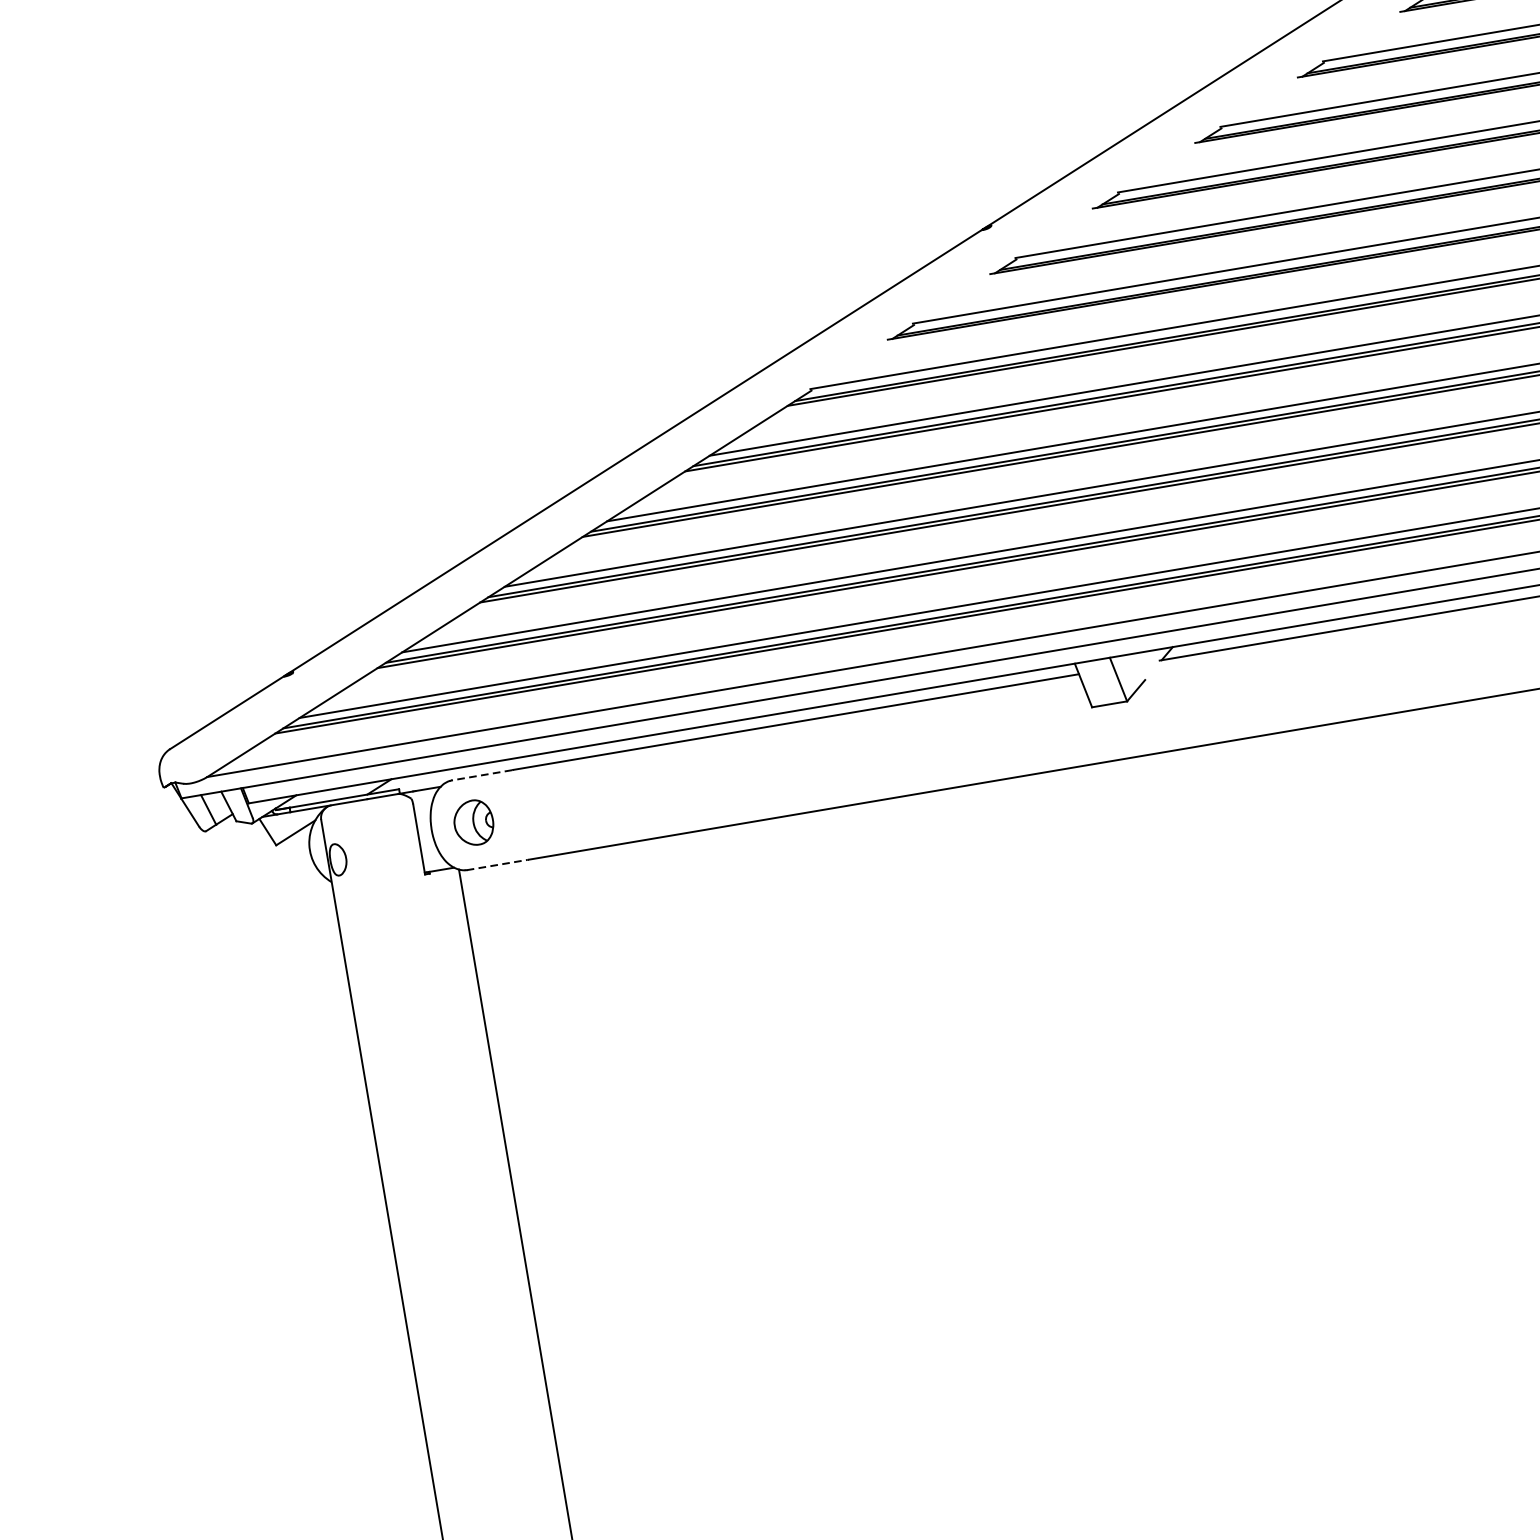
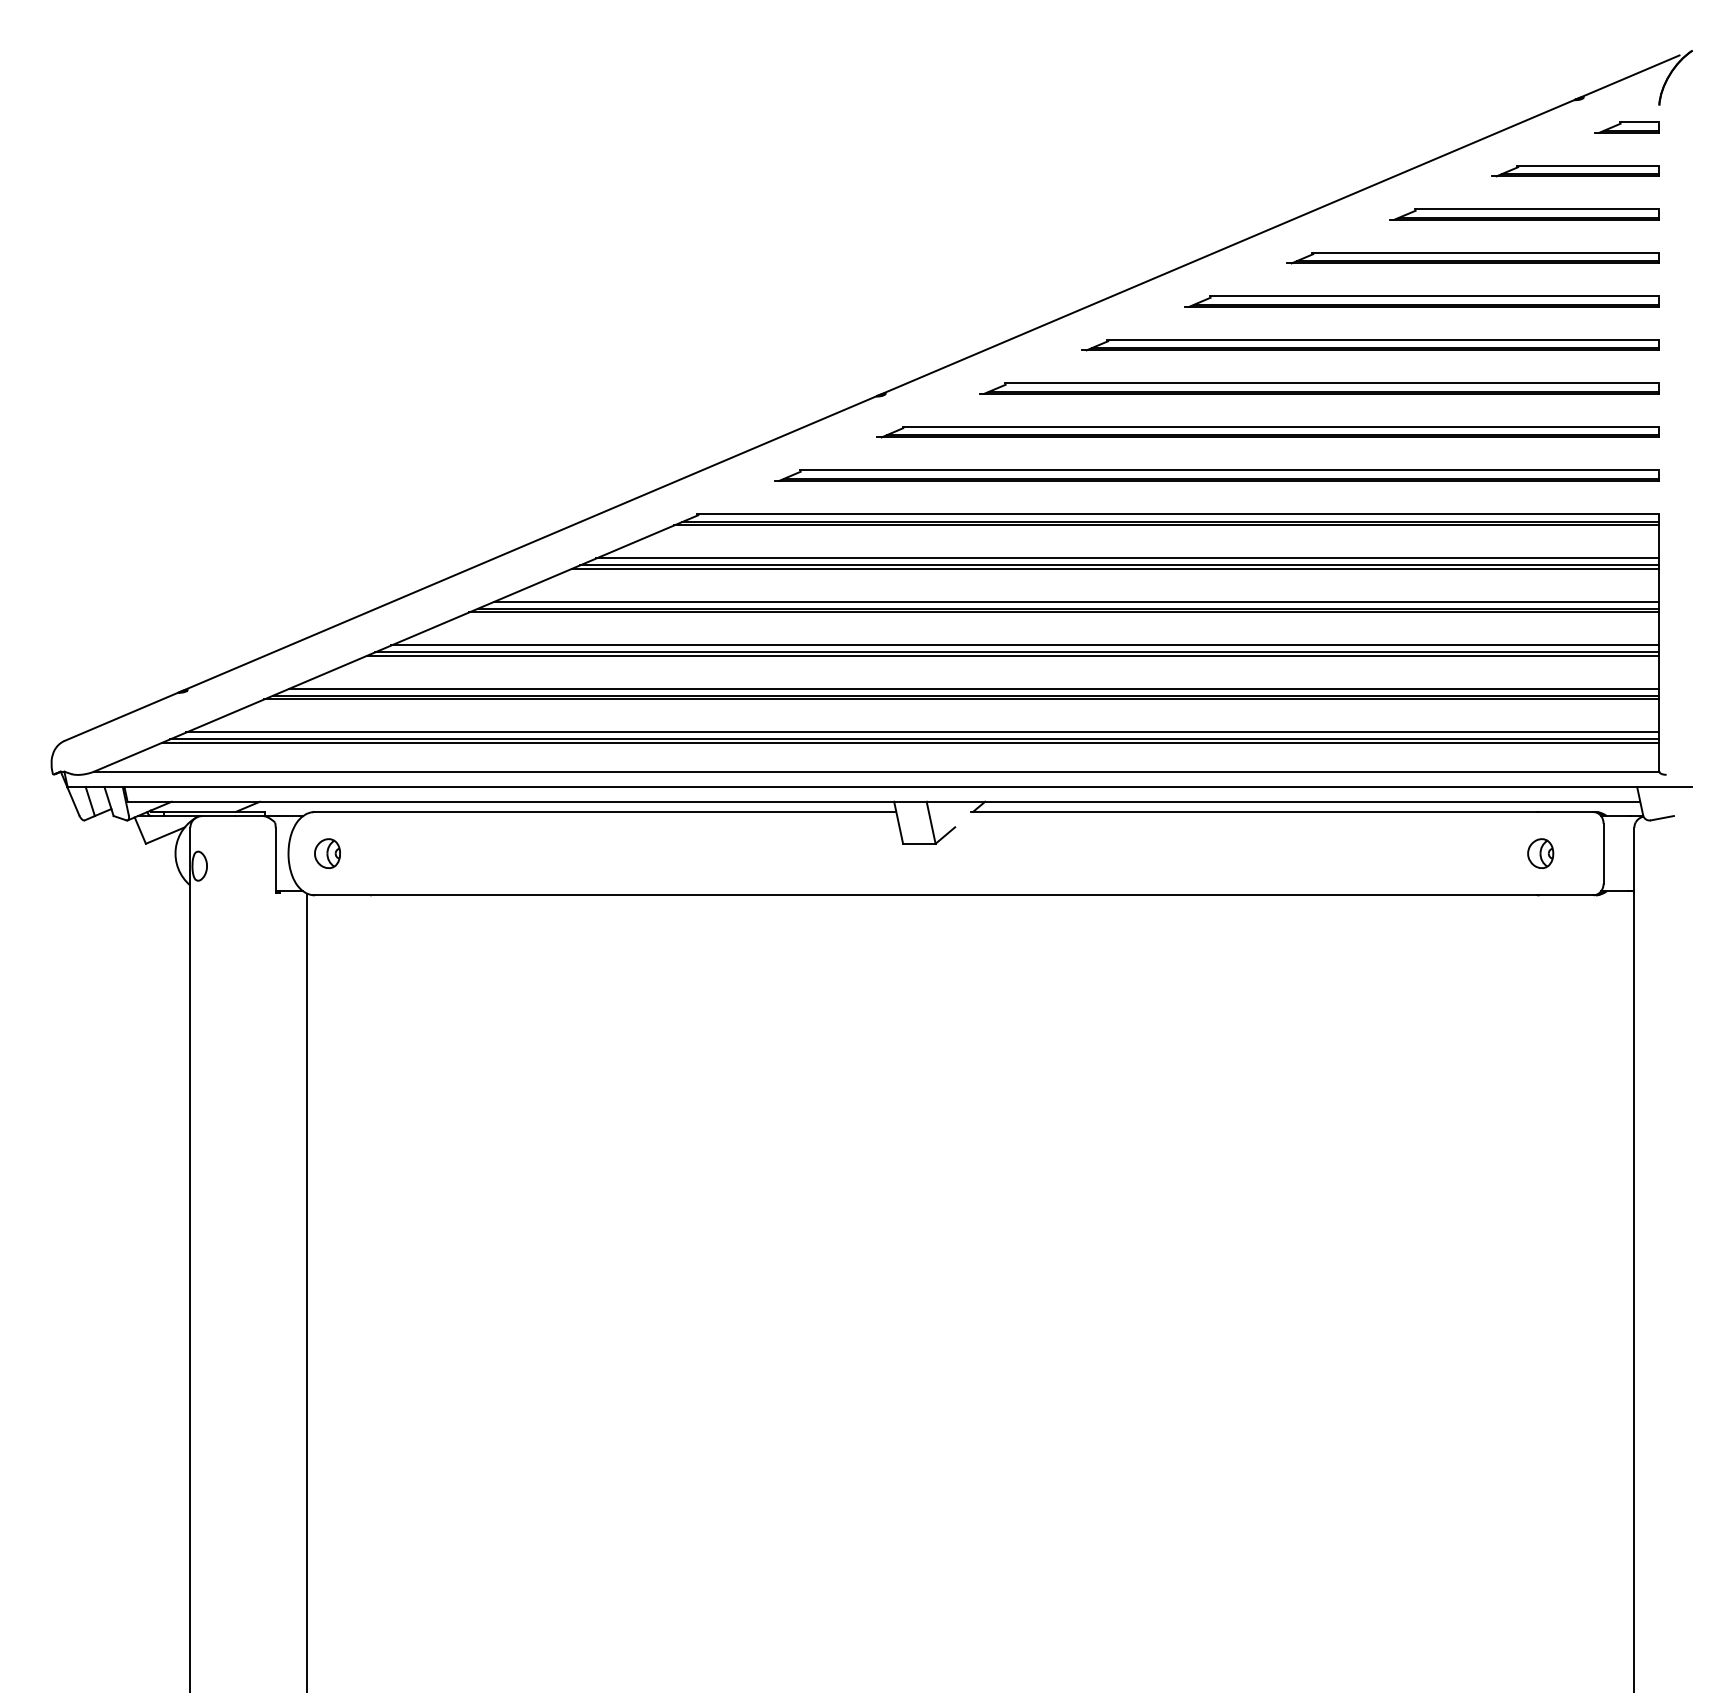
line: (481, 775) -> (341, 812), dashed -> solid
part: (473, 822) -> (327, 853), size x0.71
line: (497, 865) -> (342, 895), dashed -> solid

